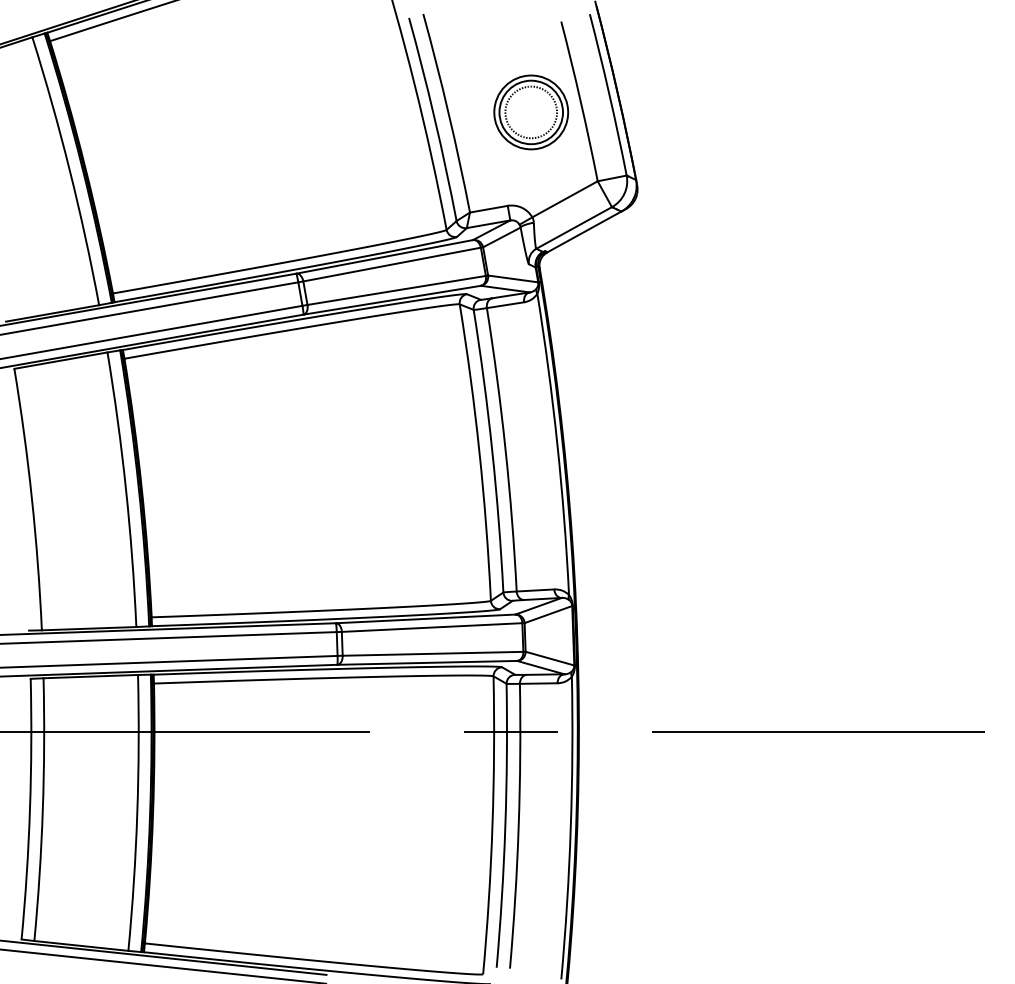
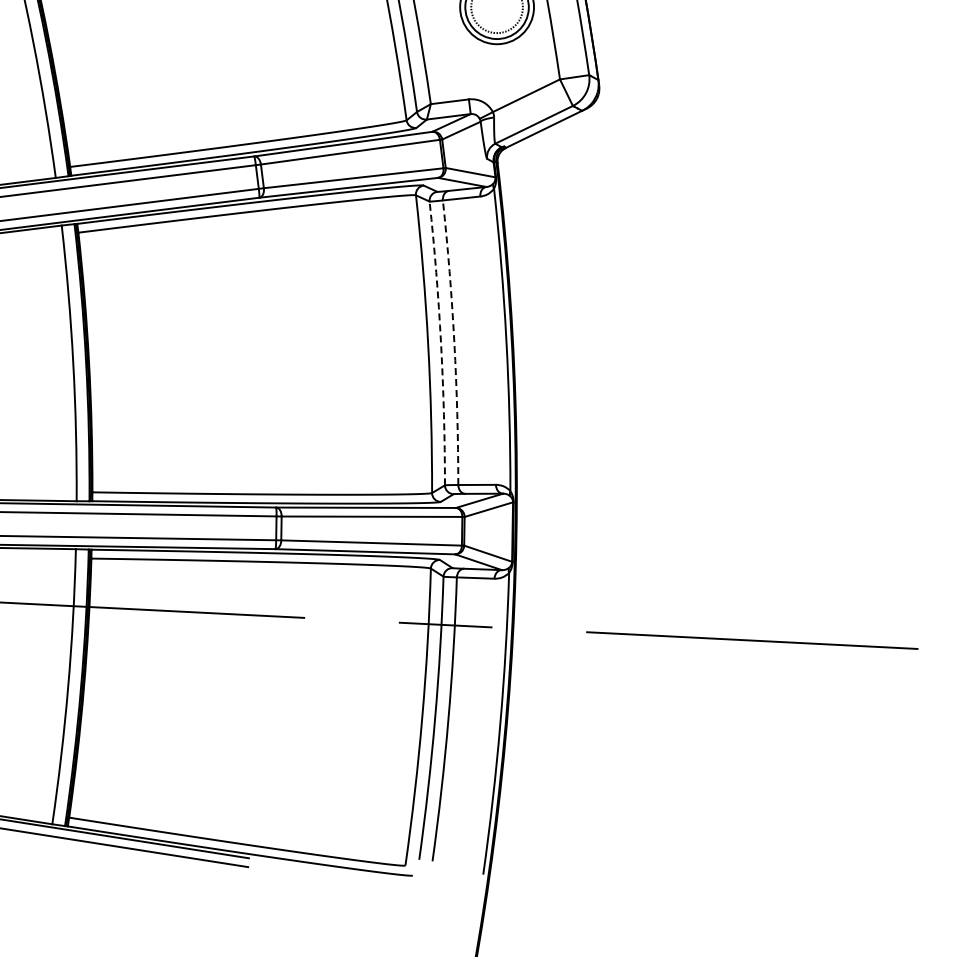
arc: (505, 449) -> (454, 342), solid -> dashed
arc: (492, 450) -> (441, 342), solid -> dashed

